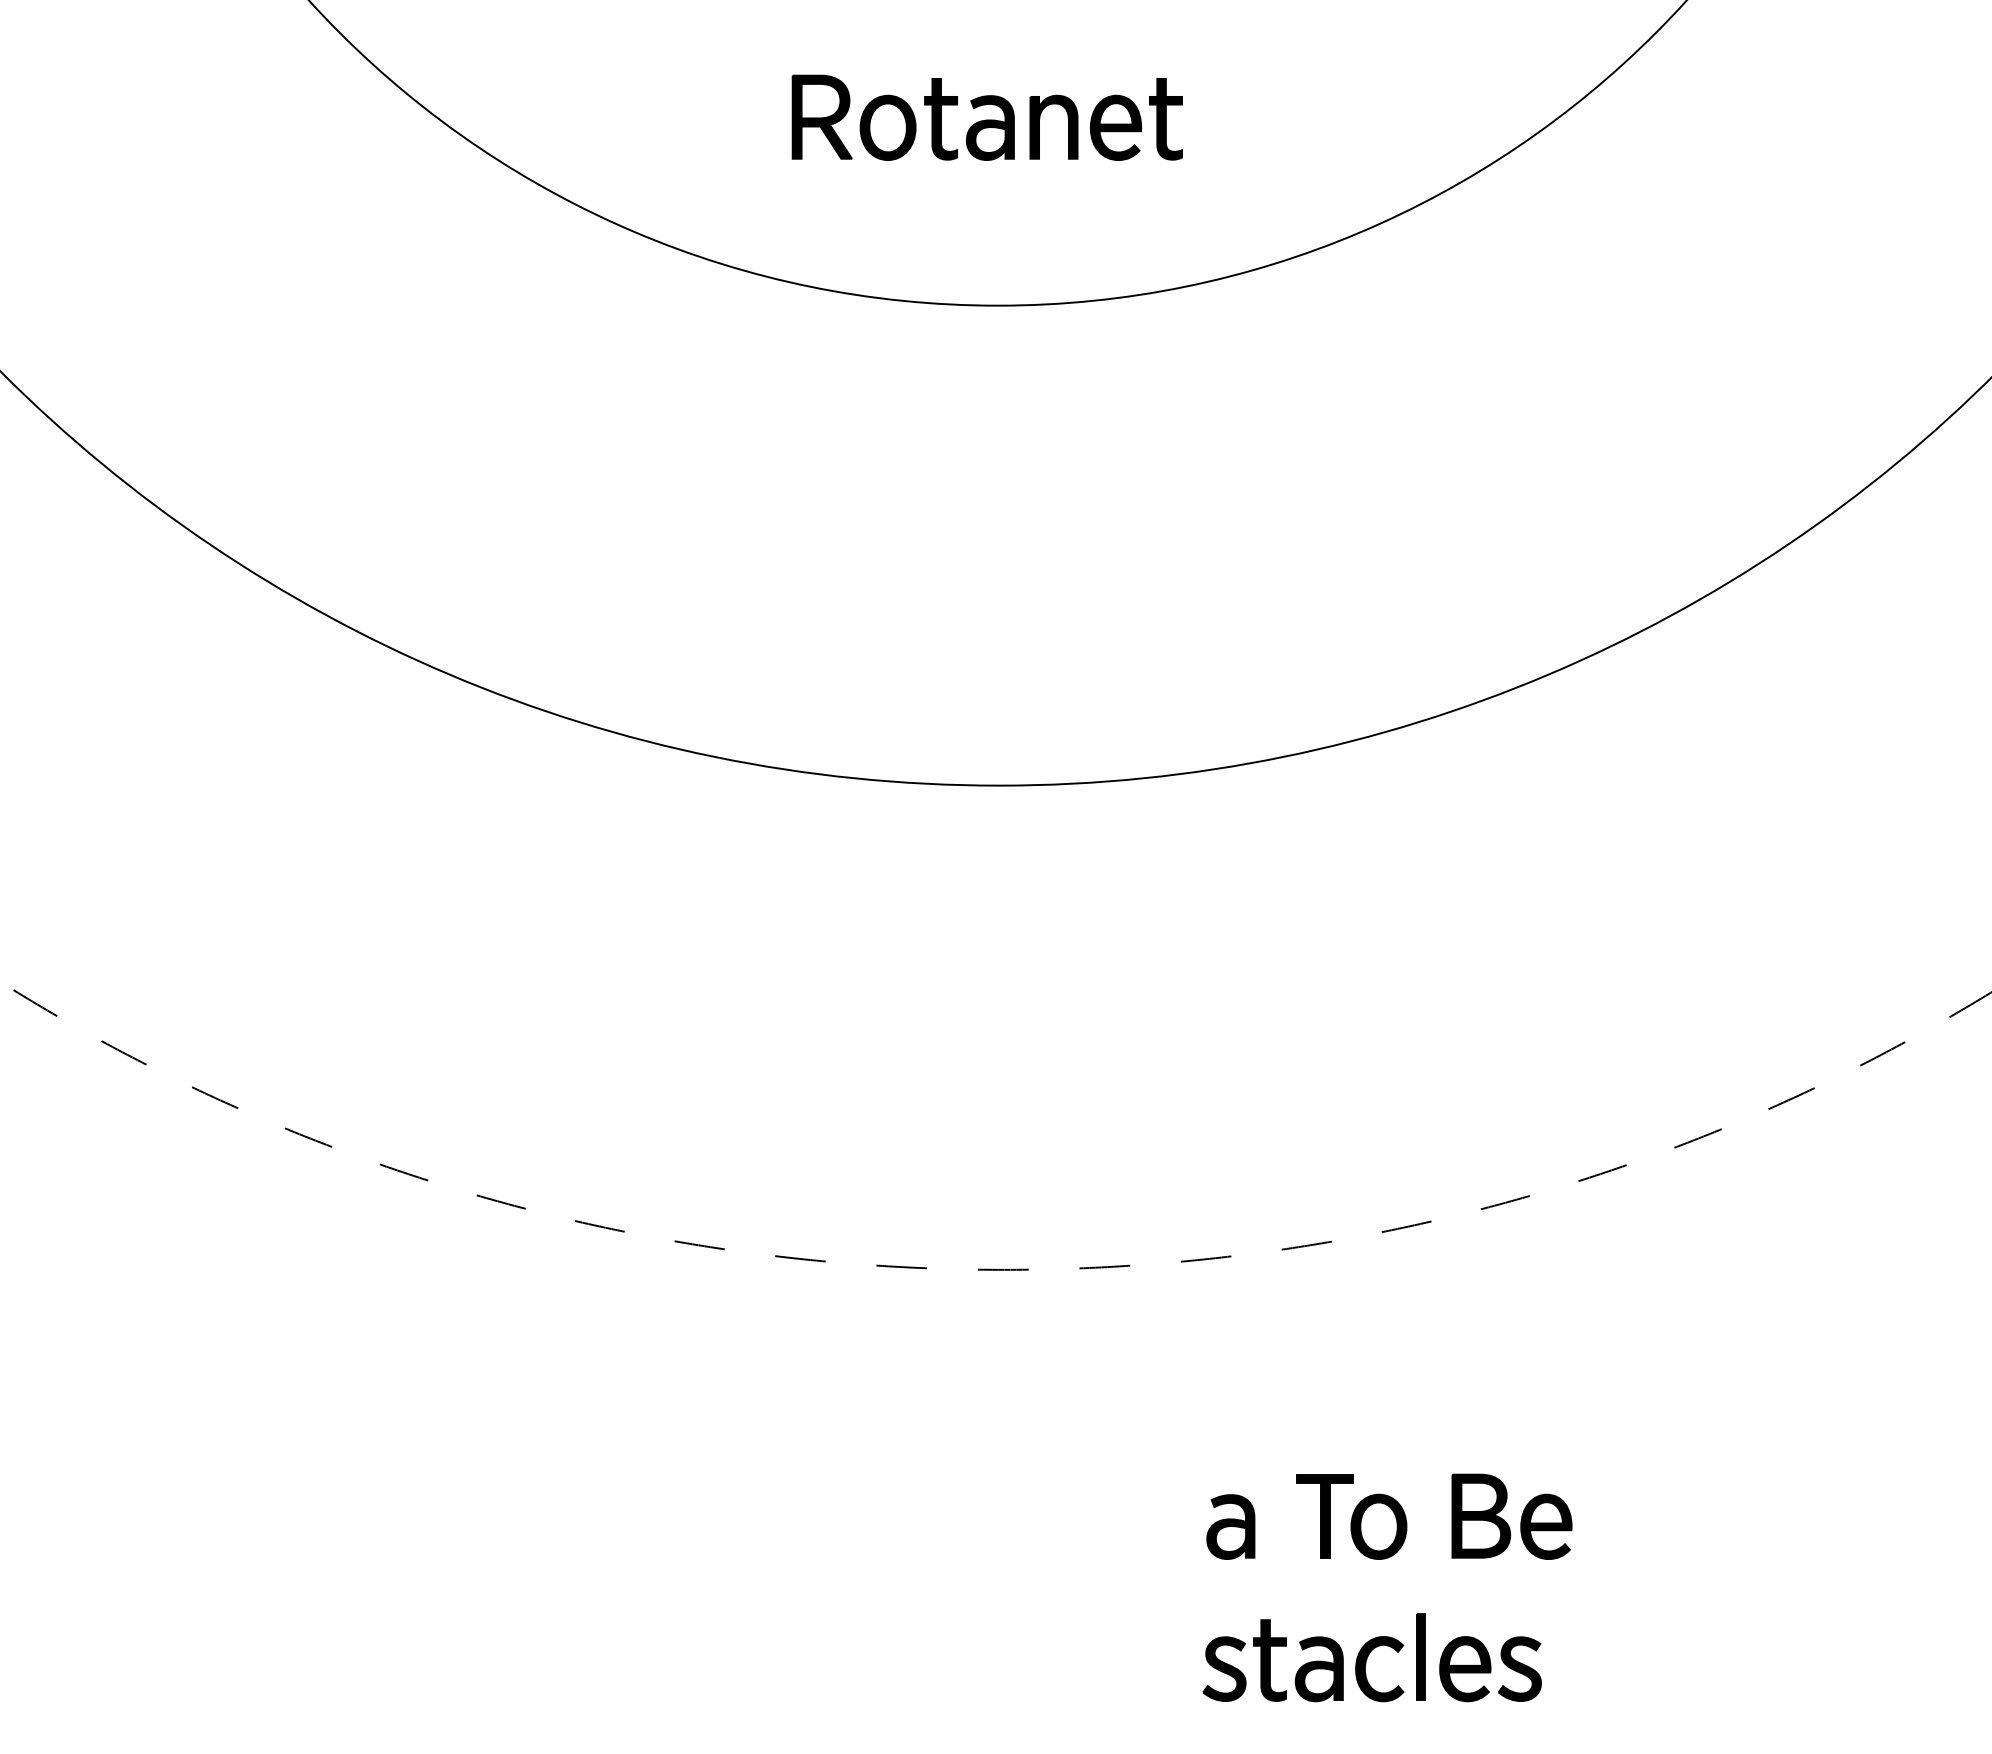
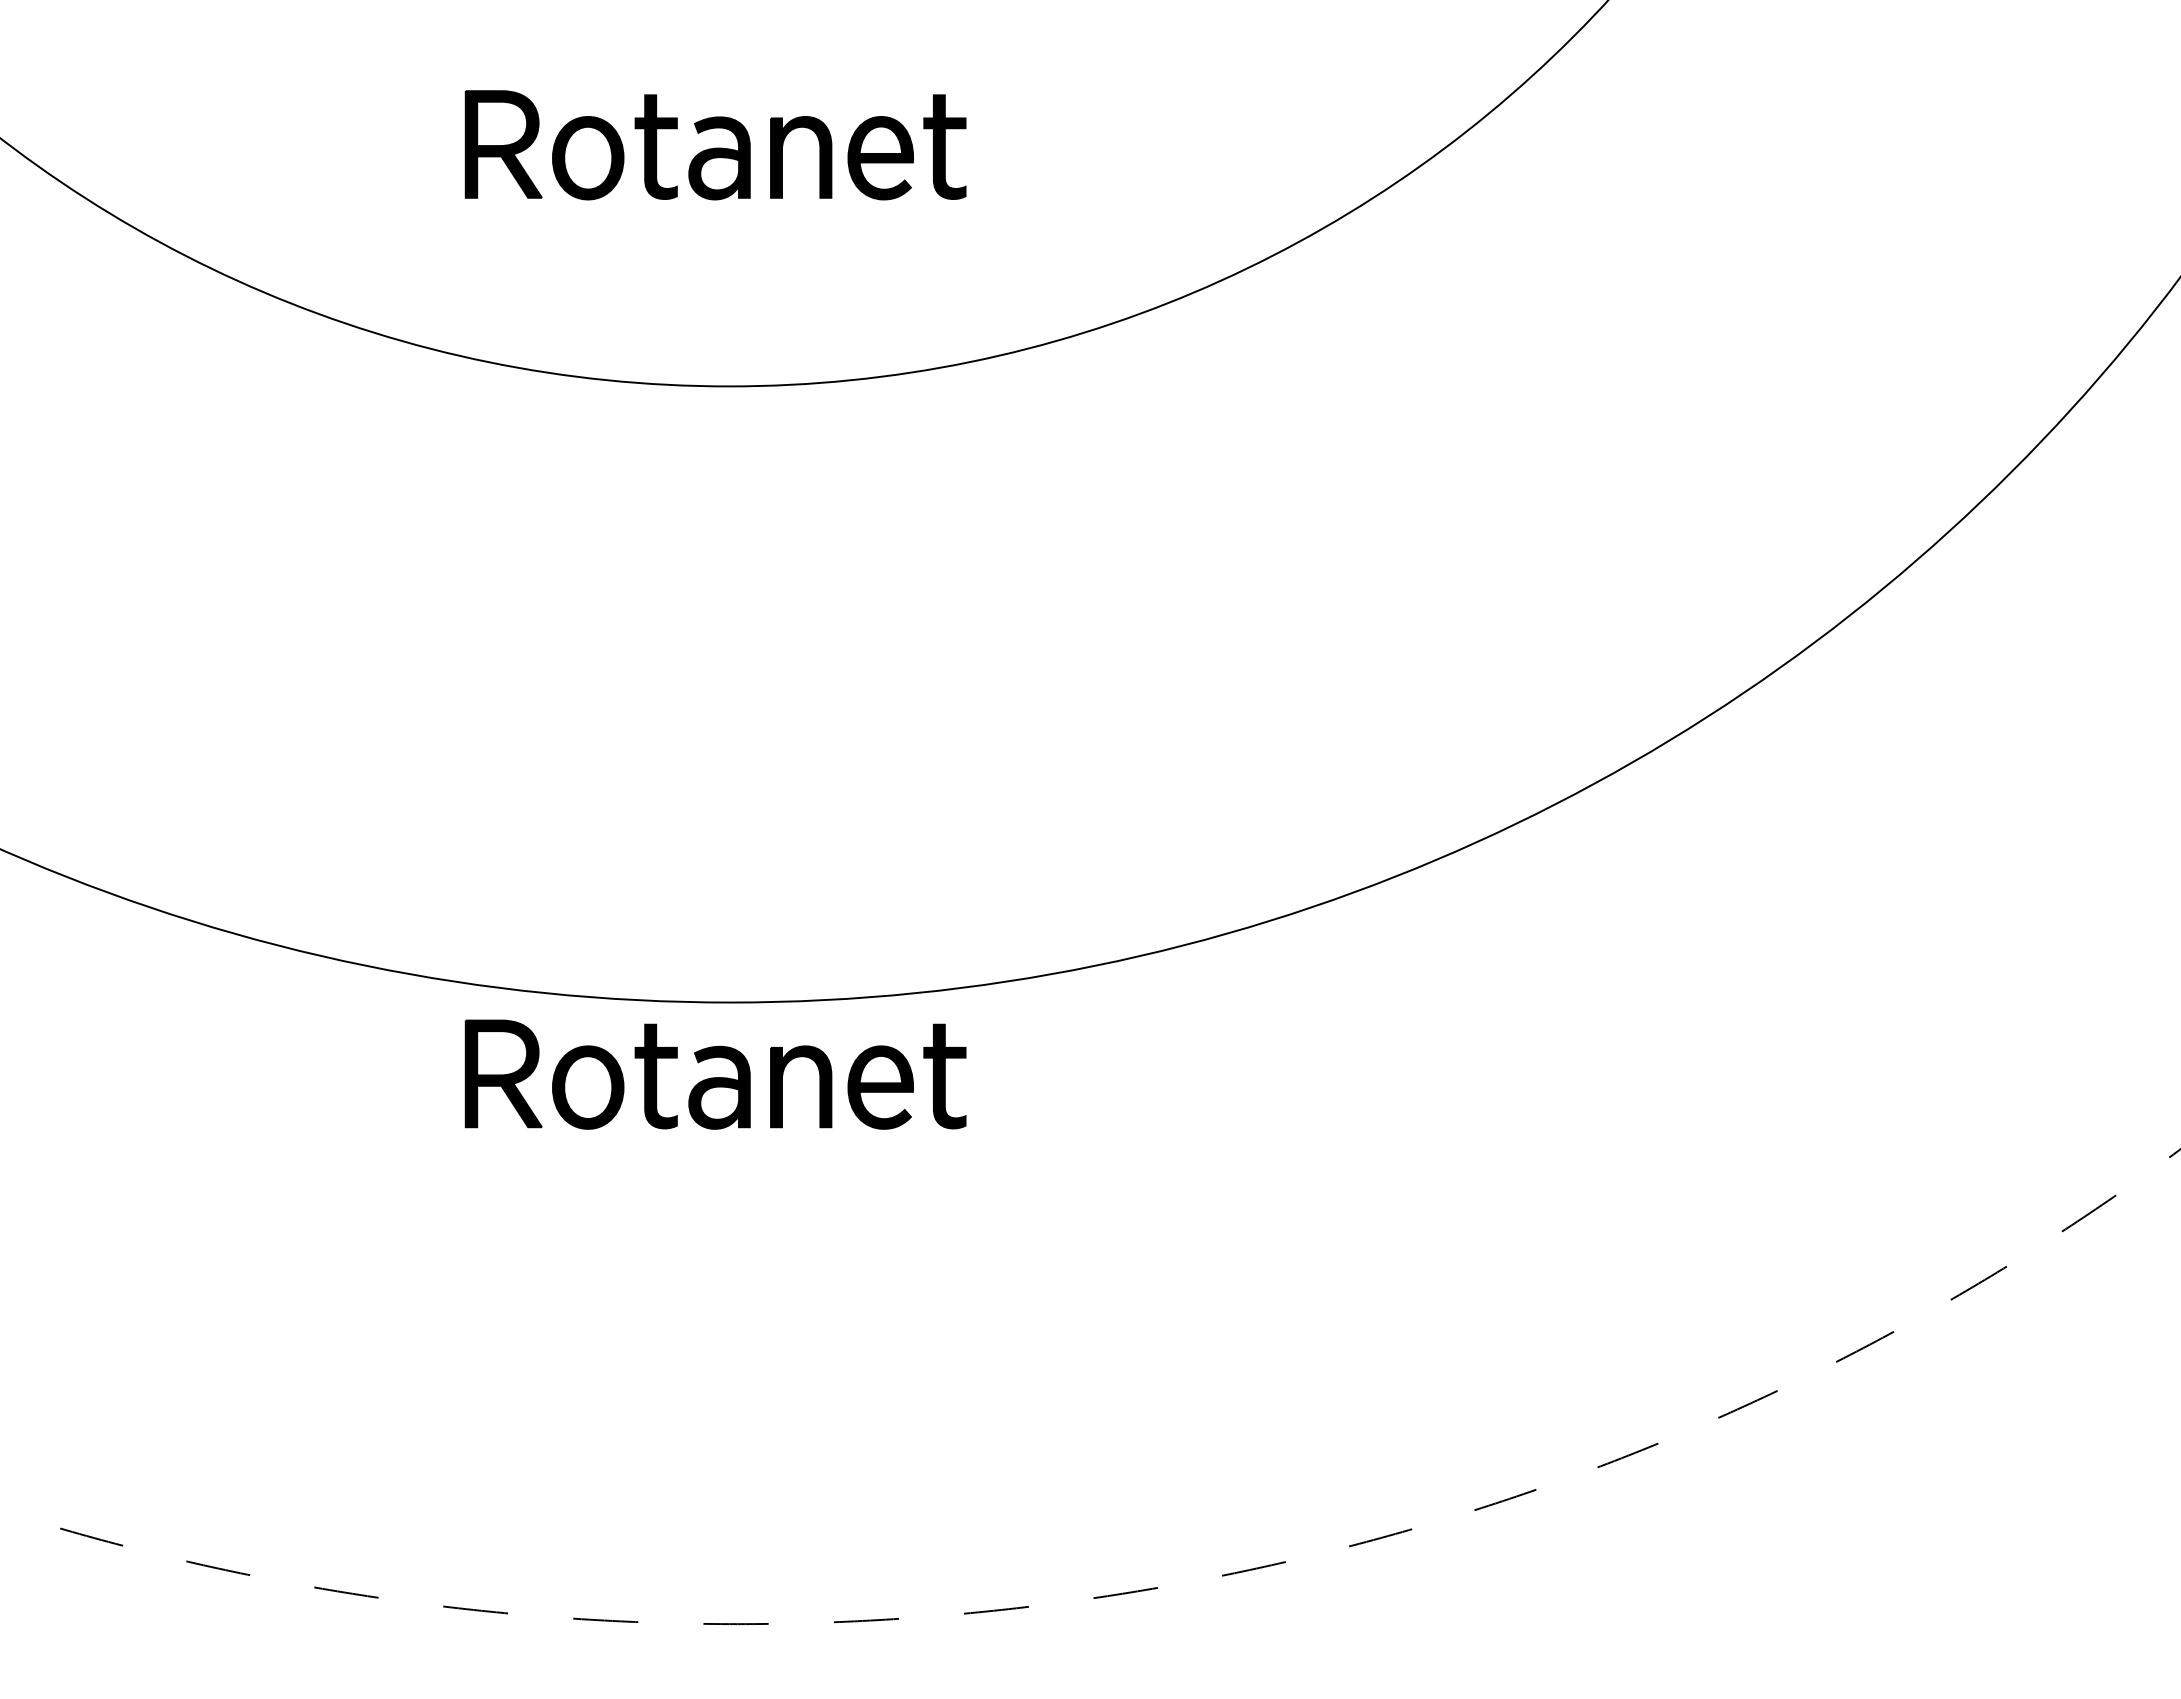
part: (986, 841) -> (714, 1074), added

